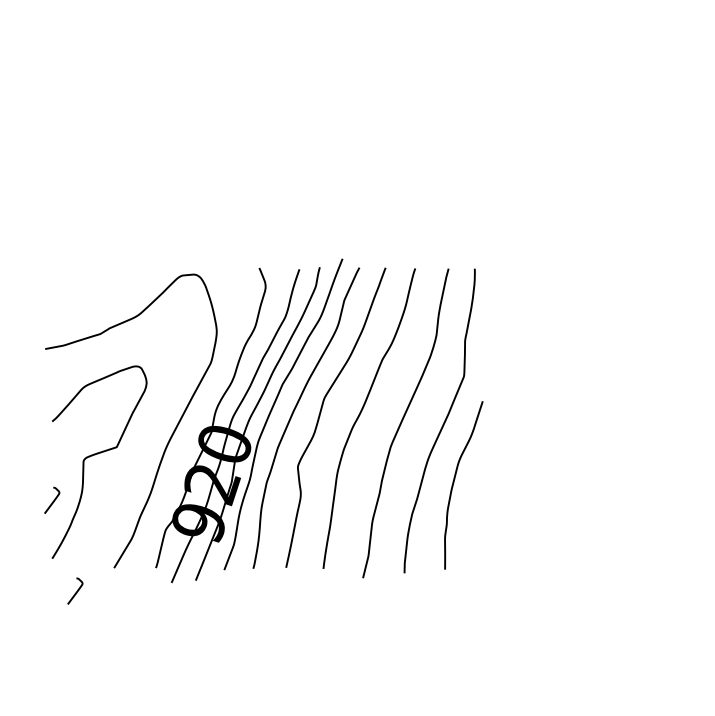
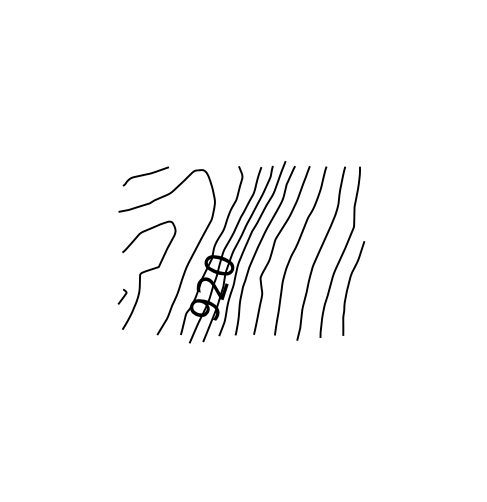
curve: (93, 284) -> (145, 175), added
curve: (77, 590) -> (136, 347), removed

